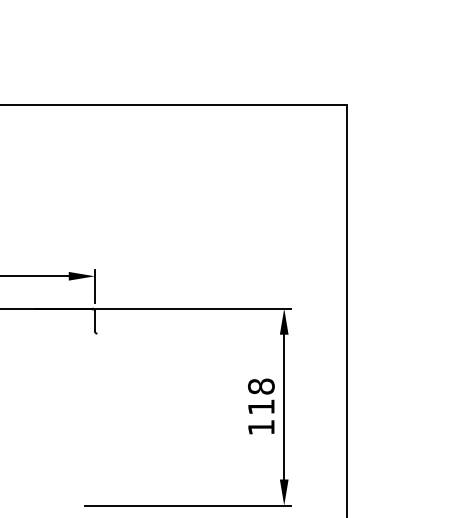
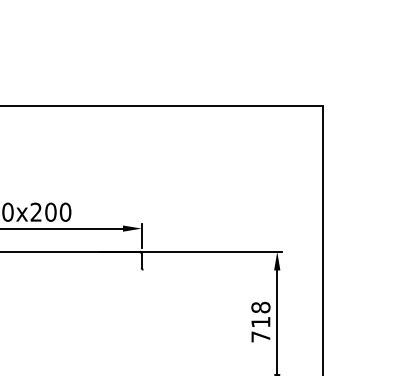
text: (260, 426) -> (260, 336), 118 -> 718

